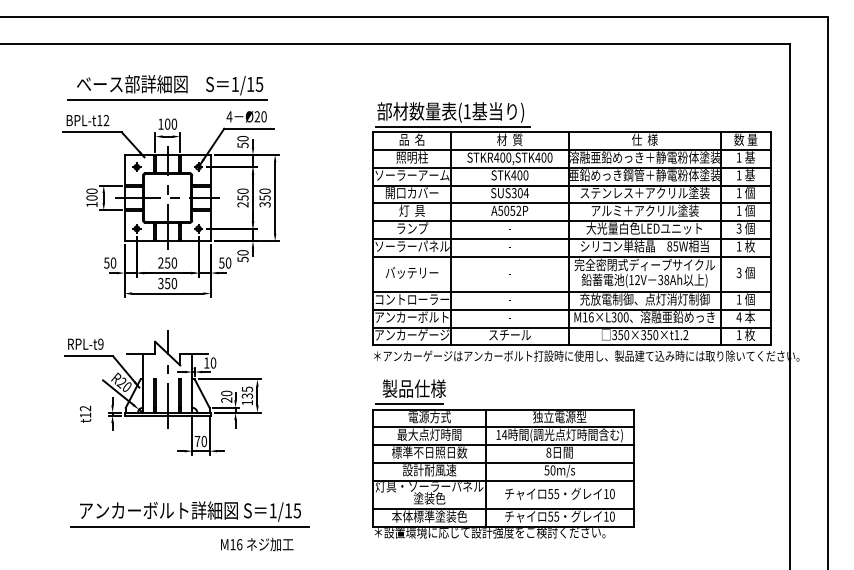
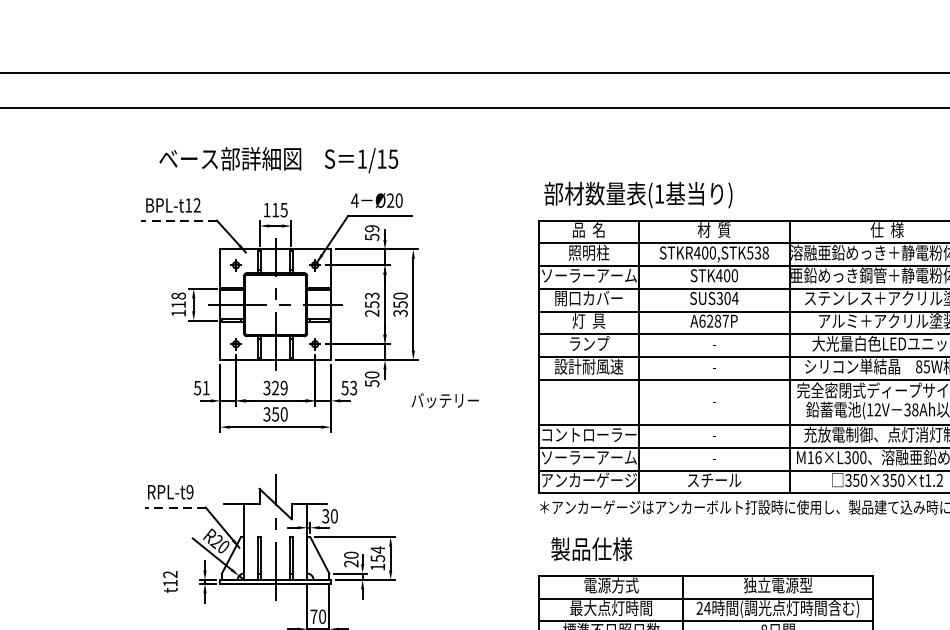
line: (167, 100) -> (275, 179), removed
text: (171, 123) -> (280, 209), 100 -> 115
line: (452, 126) -> (640, 213), removed
line: (92, 132) -> (179, 220), solid -> dashed
text: (242, 138) -> (371, 228), 50 -> 59
text: (543, 157) -> (757, 252), STKR400,STK400 -> STKR400,STK538
text: (242, 191) -> (371, 296), 250 -> 253
text: (91, 194) -> (178, 300), 100 -> 118
text: (509, 210) -> (713, 320), A5052P -> A6287P
text: (412, 246) -> (589, 366), ソーラーパネル -> 設計耐風速
text: (113, 262) -> (206, 387), 50 -> 51
text: (167, 262) -> (275, 387), 250 -> 329
text: (228, 262) -> (353, 387), 50 -> 53
text: (411, 272) -> (444, 400), moved
text: (412, 316) -> (589, 456), アンカーボルト -> ソーラーアーム
line: (89, 356) -> (175, 507), solid -> dashed
text: (206, 362) -> (325, 515), 10 -> 30
text: (247, 392) -> (377, 553), 135 -> 154
line: (409, 404) -> (585, 569), removed
text: (498, 434) -> (699, 607), 14 -> 24

